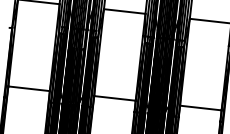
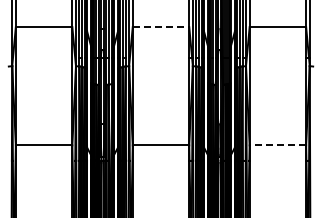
line: (125, 11) -> (161, 27), solid -> dashed
line: (200, 108) -> (277, 145), solid -> dashed

